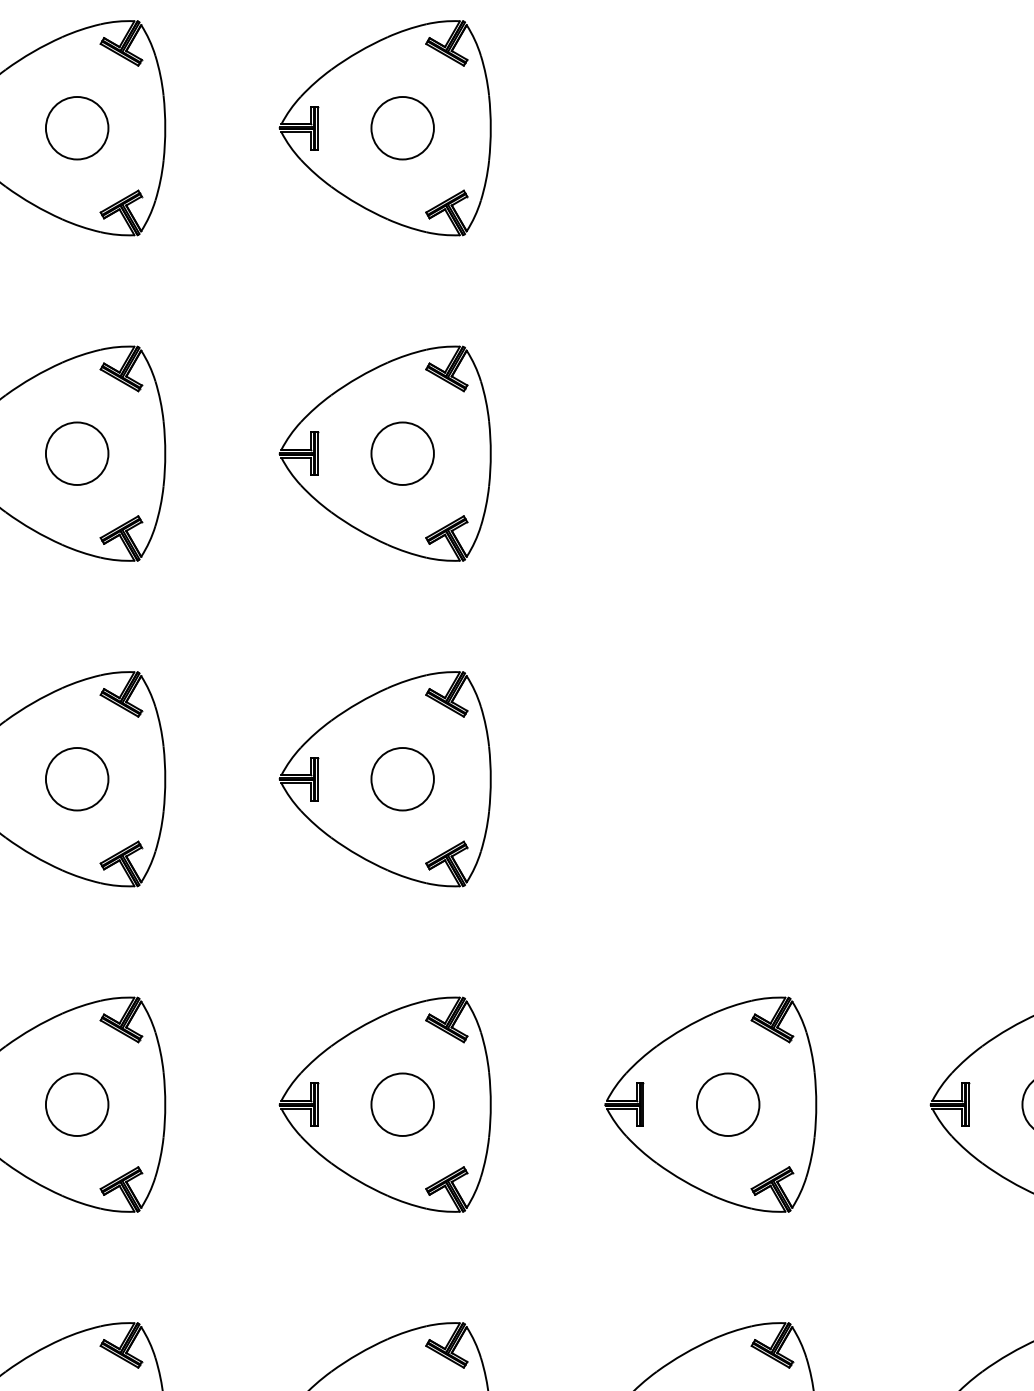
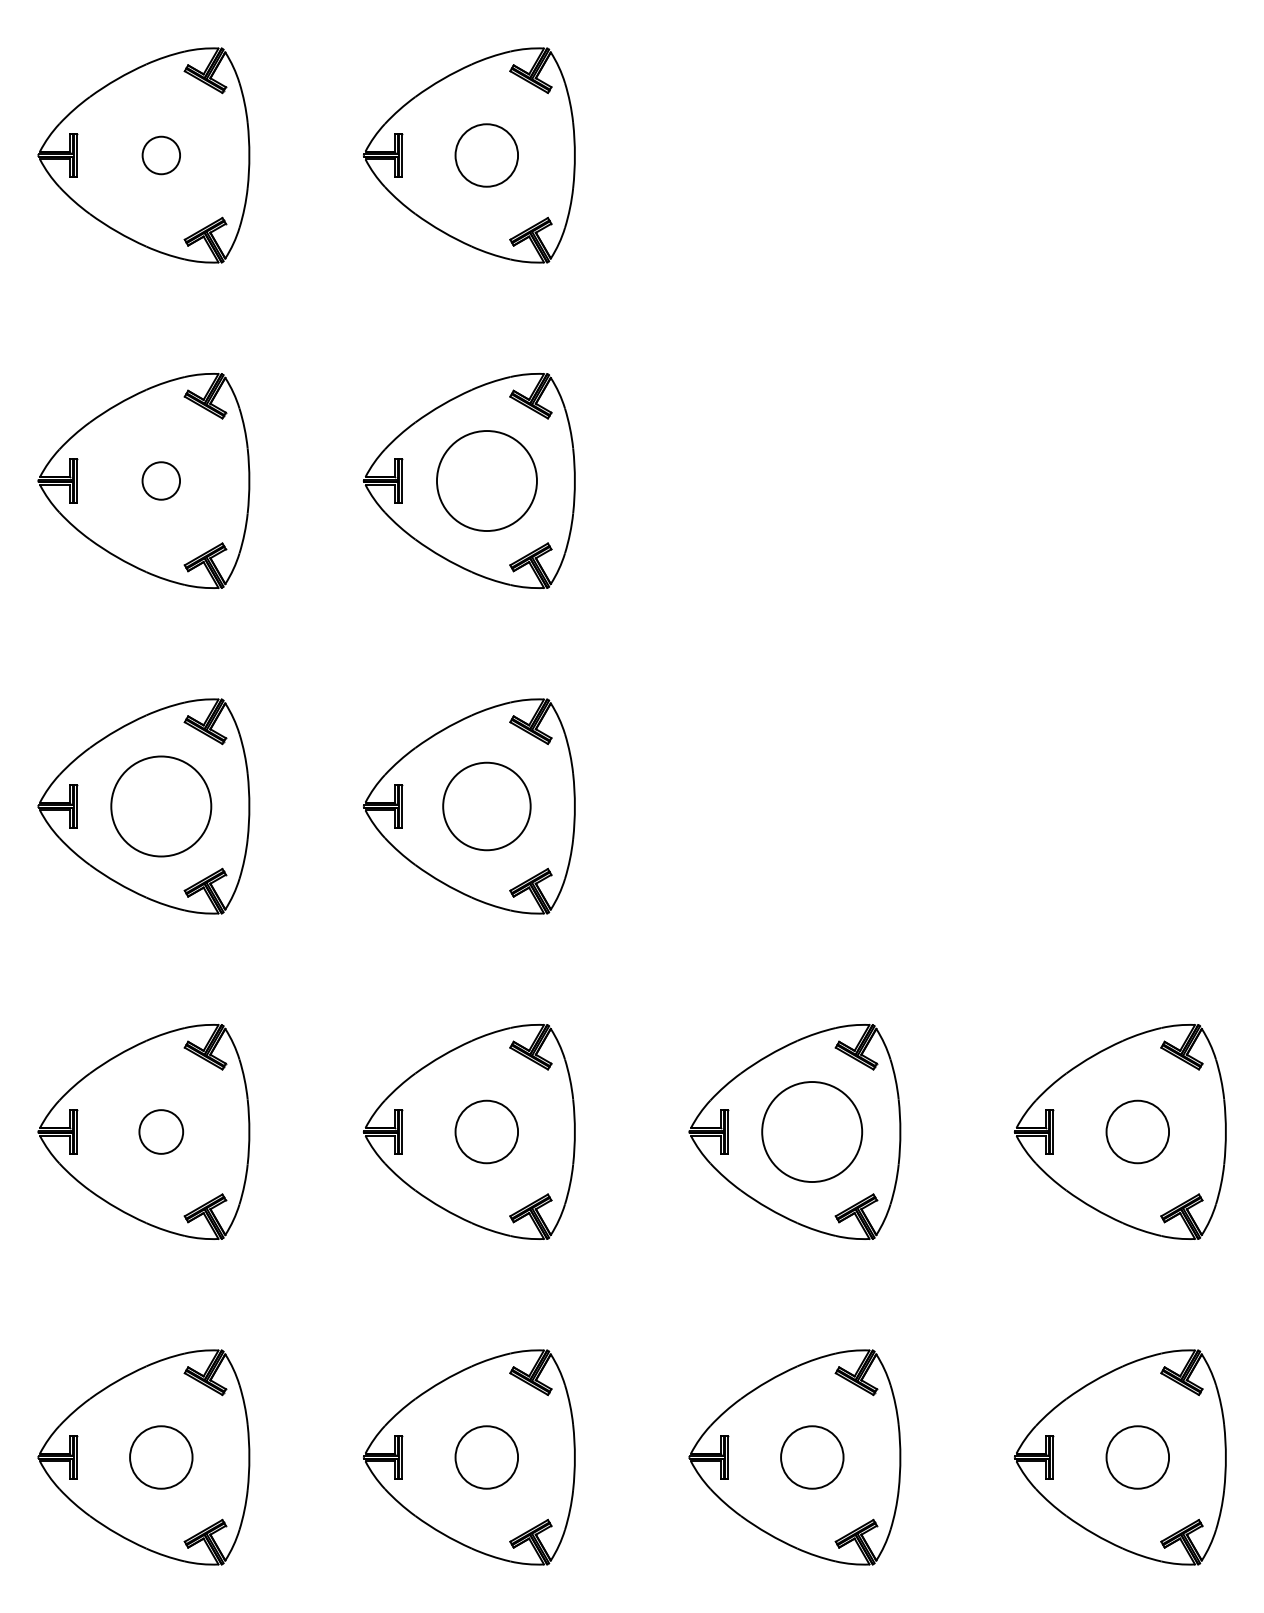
circle: (77, 128) -> (161, 155), size x0.6
circle: (77, 453) -> (161, 480), size x0.6
circle: (402, 453) -> (486, 480), size x1.6
circle: (77, 779) -> (161, 806), size x1.6
circle: (402, 779) -> (486, 806), size x1.4
circle: (77, 1104) -> (161, 1131), size x0.7
circle: (728, 1104) -> (812, 1131), size x1.6

